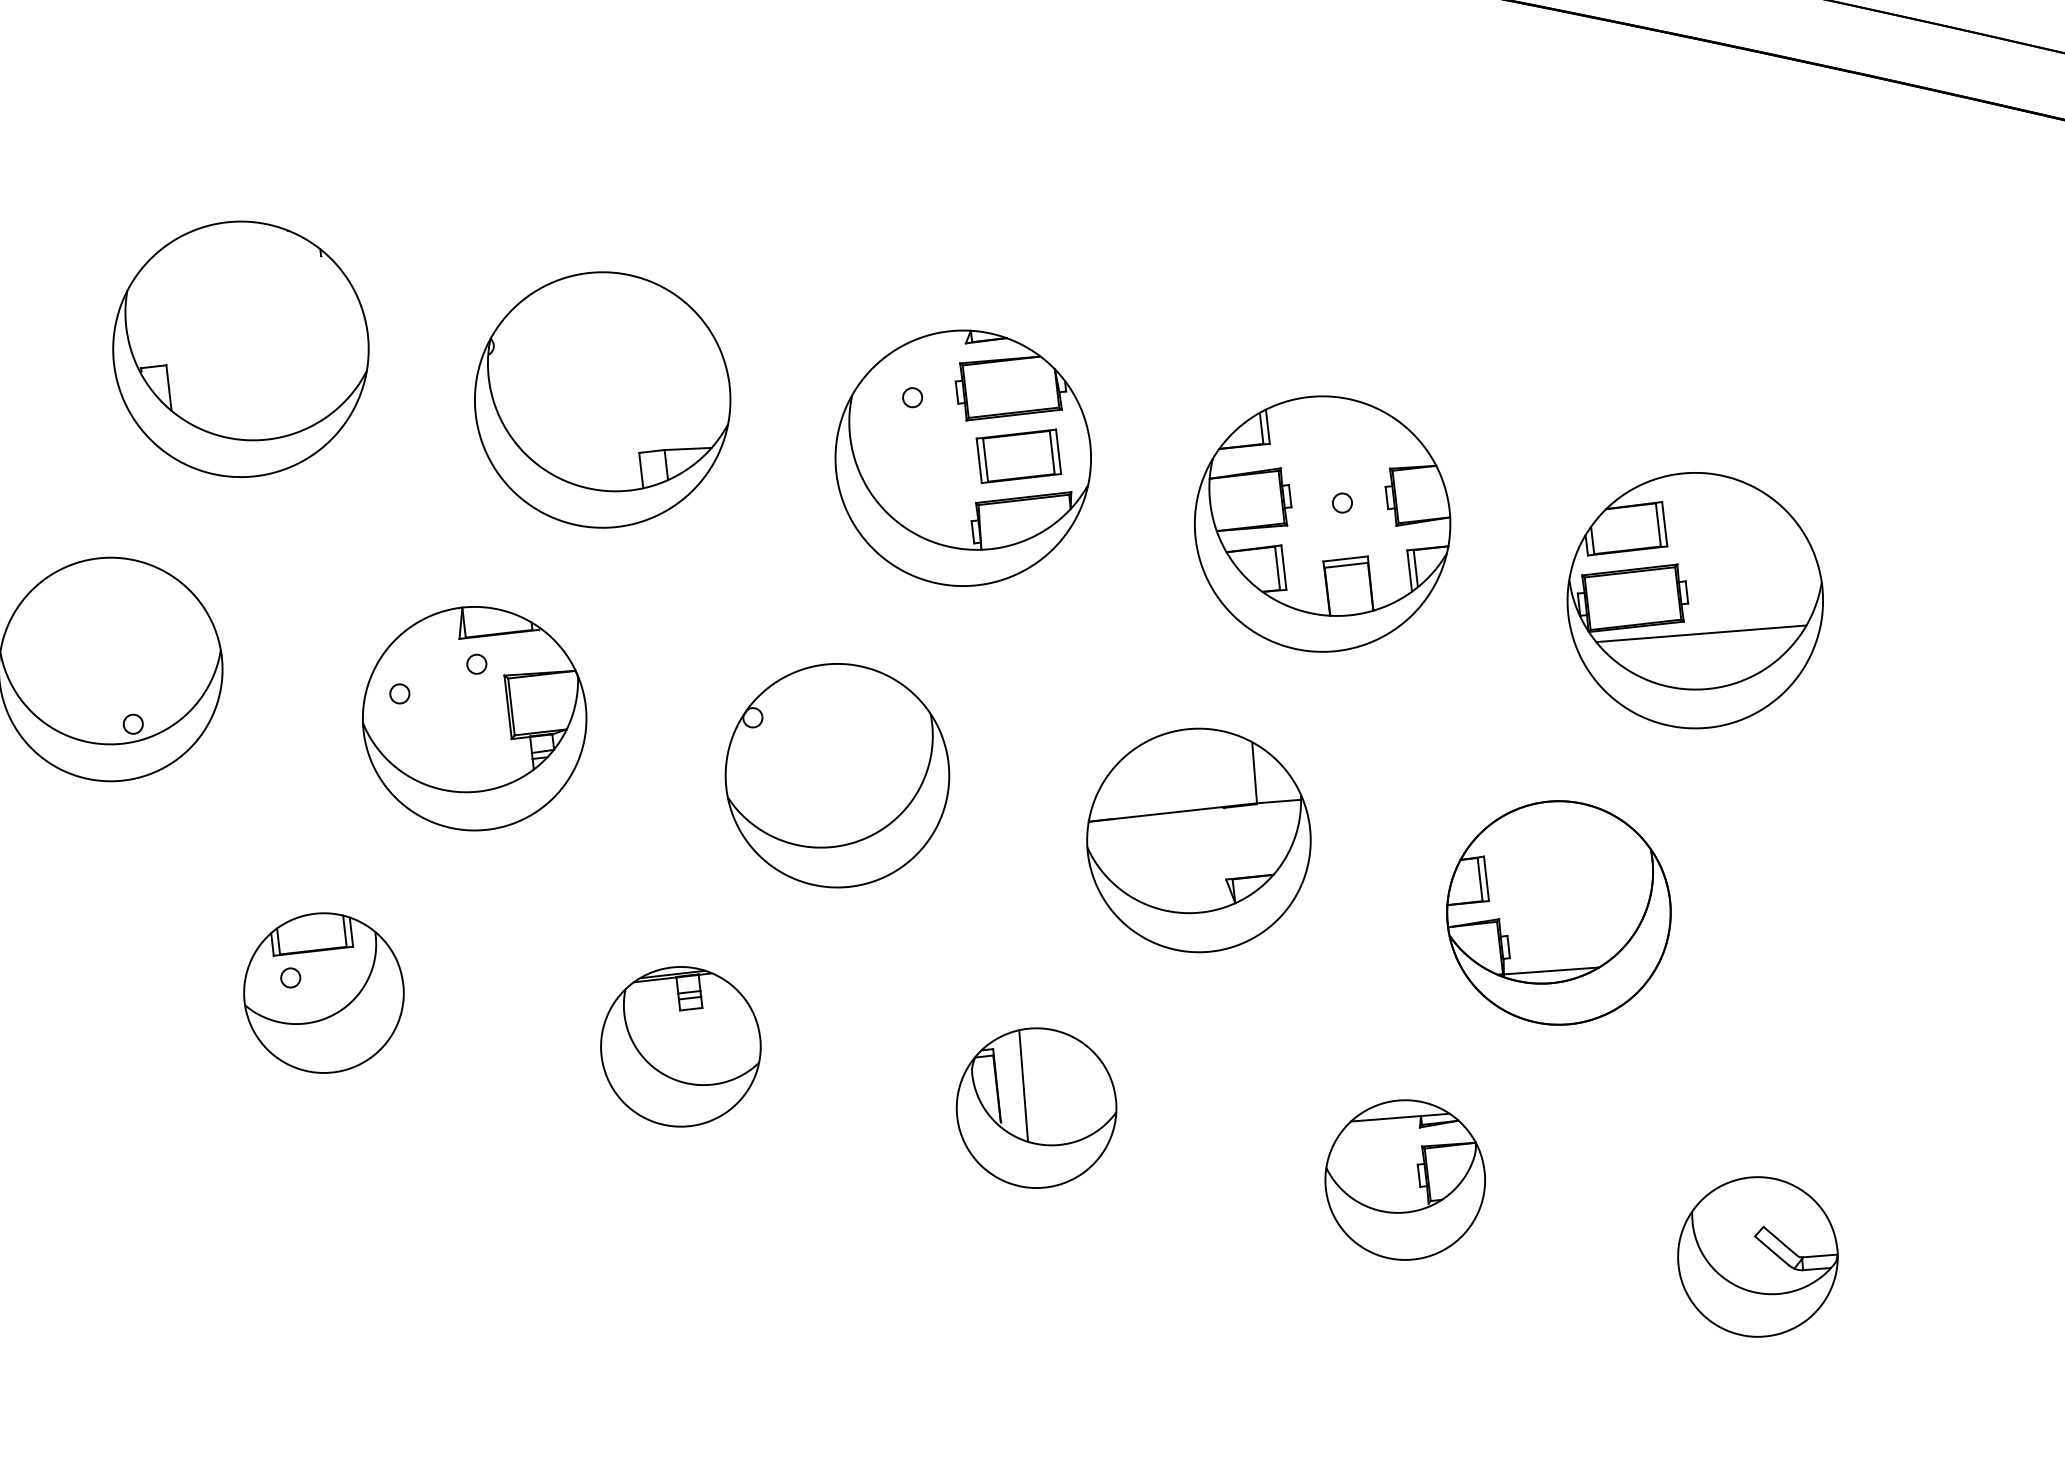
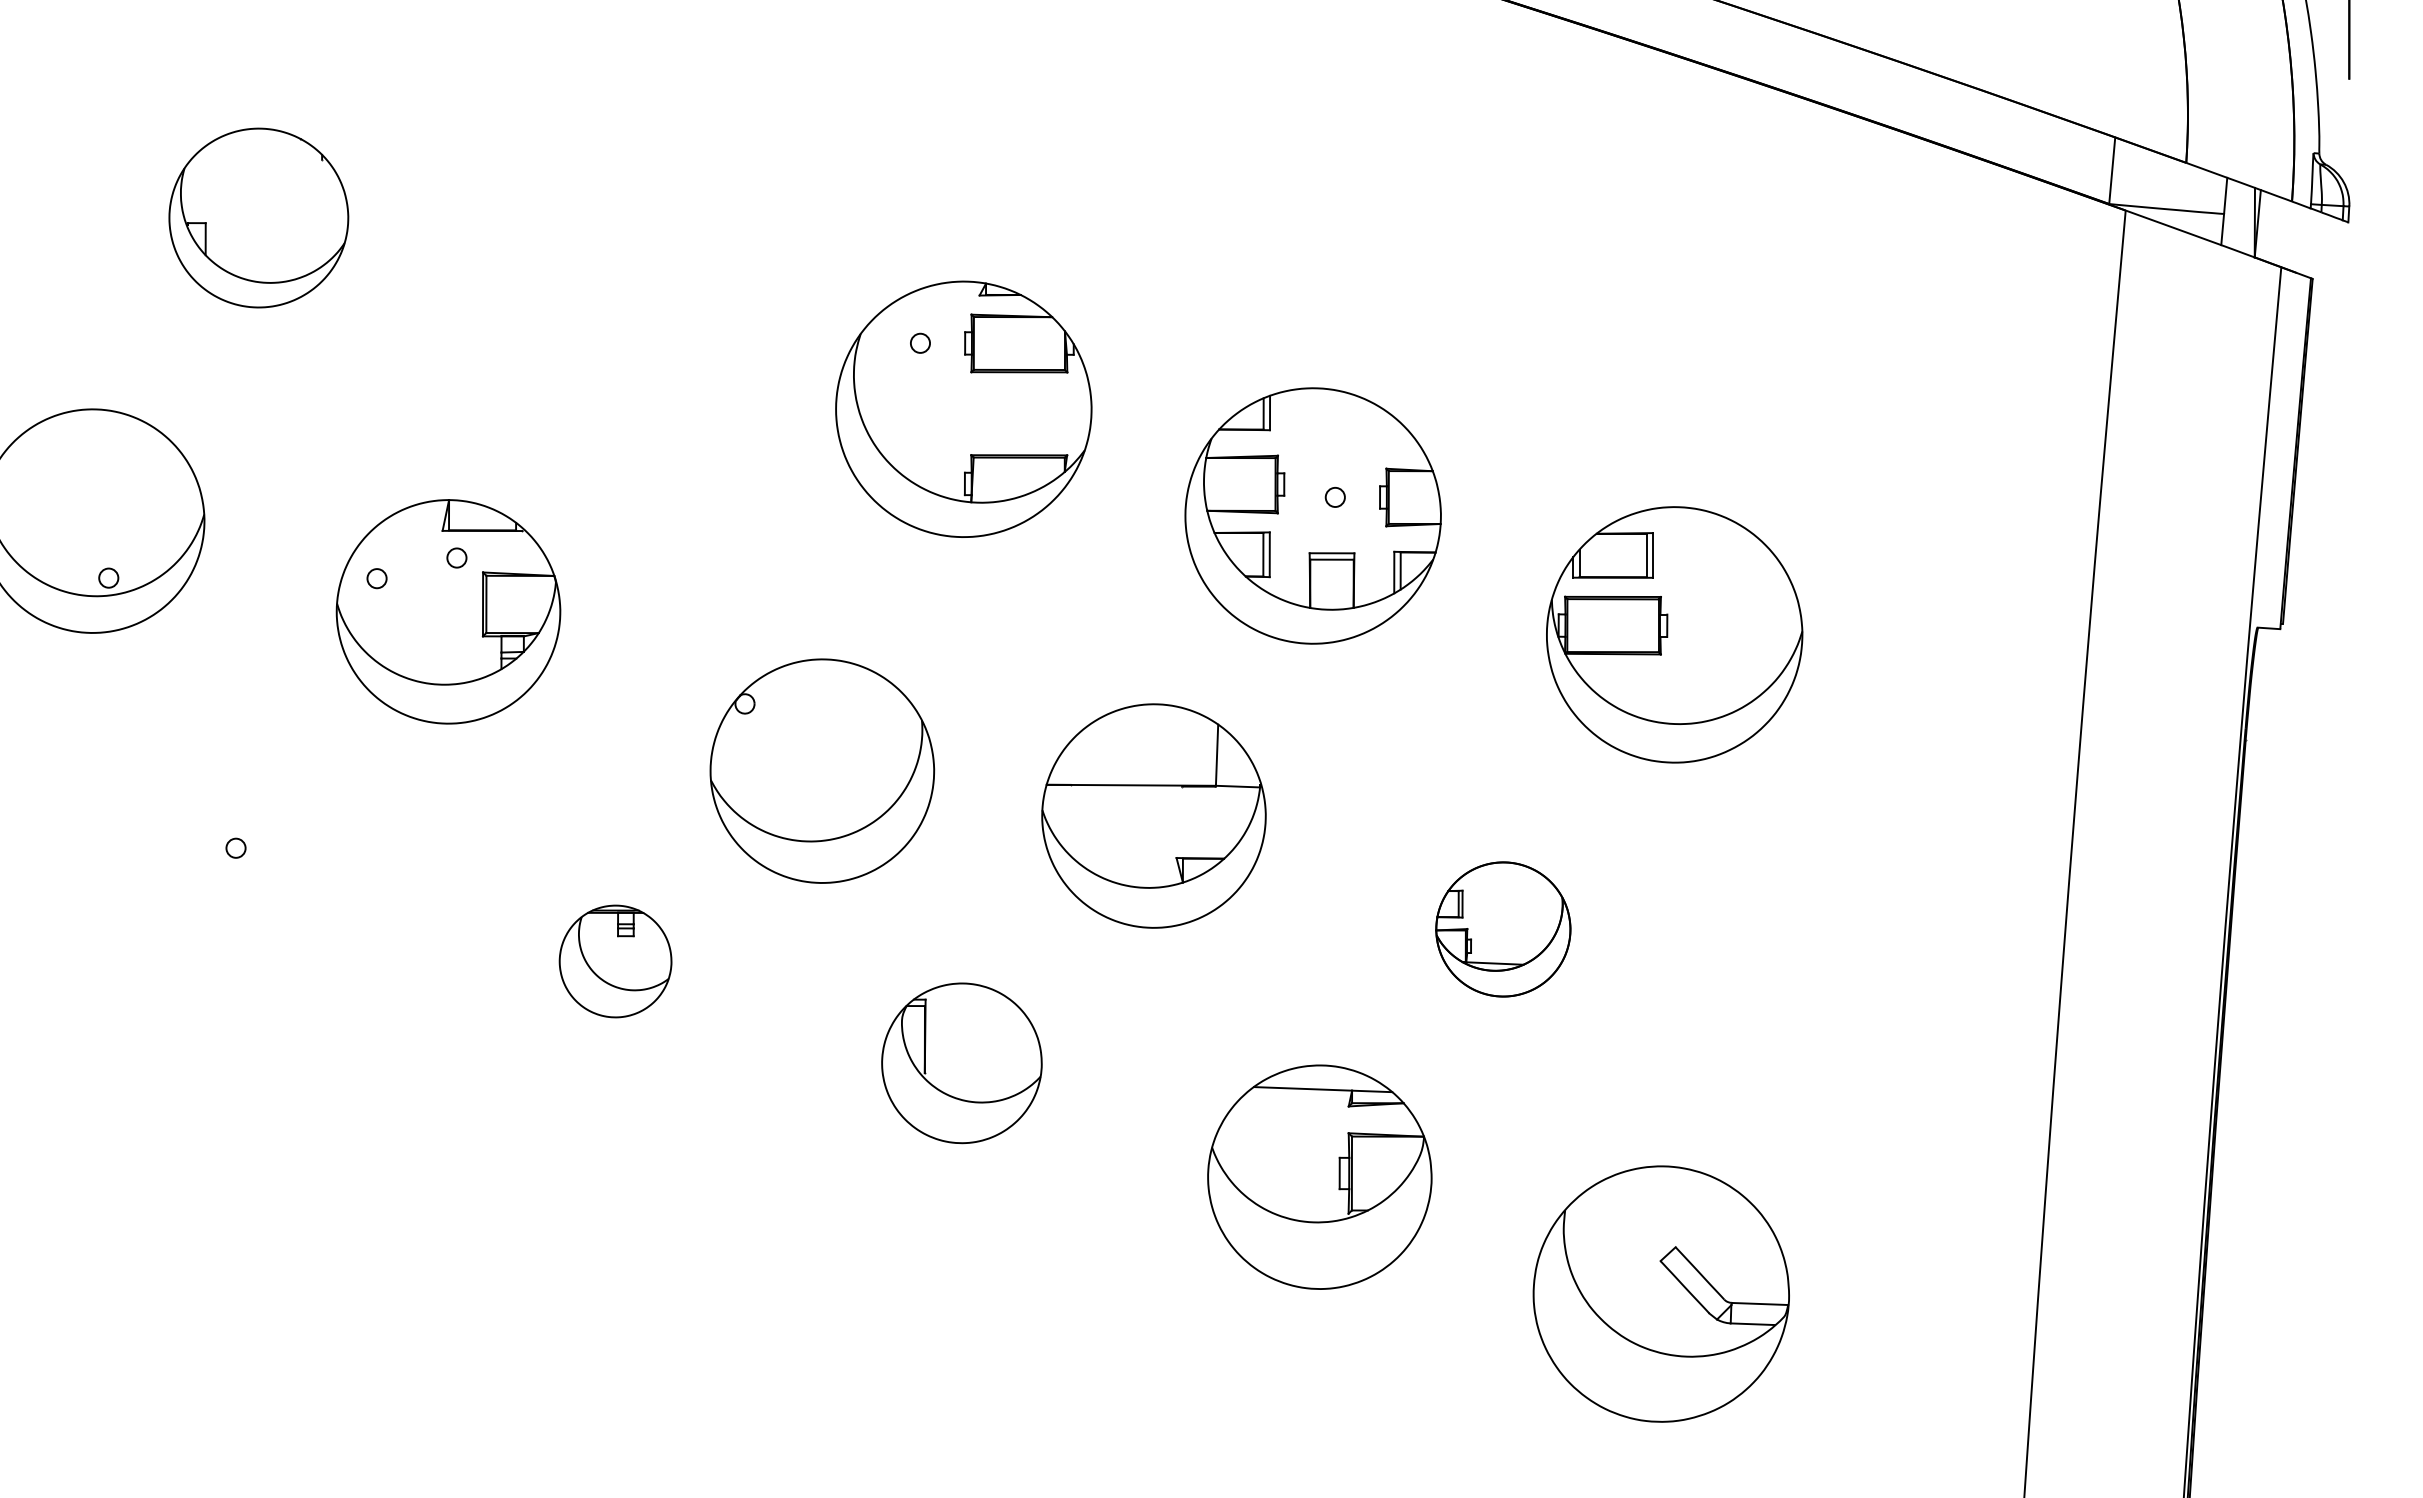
part: (240, 348) -> (258, 217), size x0.7
part: (601, 399) -> (611, 309), removed
part: (1019, 456) -> (1019, 413), removed
line: (1701, 633) -> (1676, 668), removed
part: (837, 775) -> (822, 770), moved
part: (1559, 912) -> (1503, 929), size x0.6
part: (323, 992) -> (266, 866), removed
part: (680, 1046) -> (615, 961), size x0.7
line: (1023, 1085) -> (951, 1039), removed
part: (1404, 1179) -> (1319, 1176), size x1.4
part: (1757, 1256) -> (1661, 1293), size x1.6

